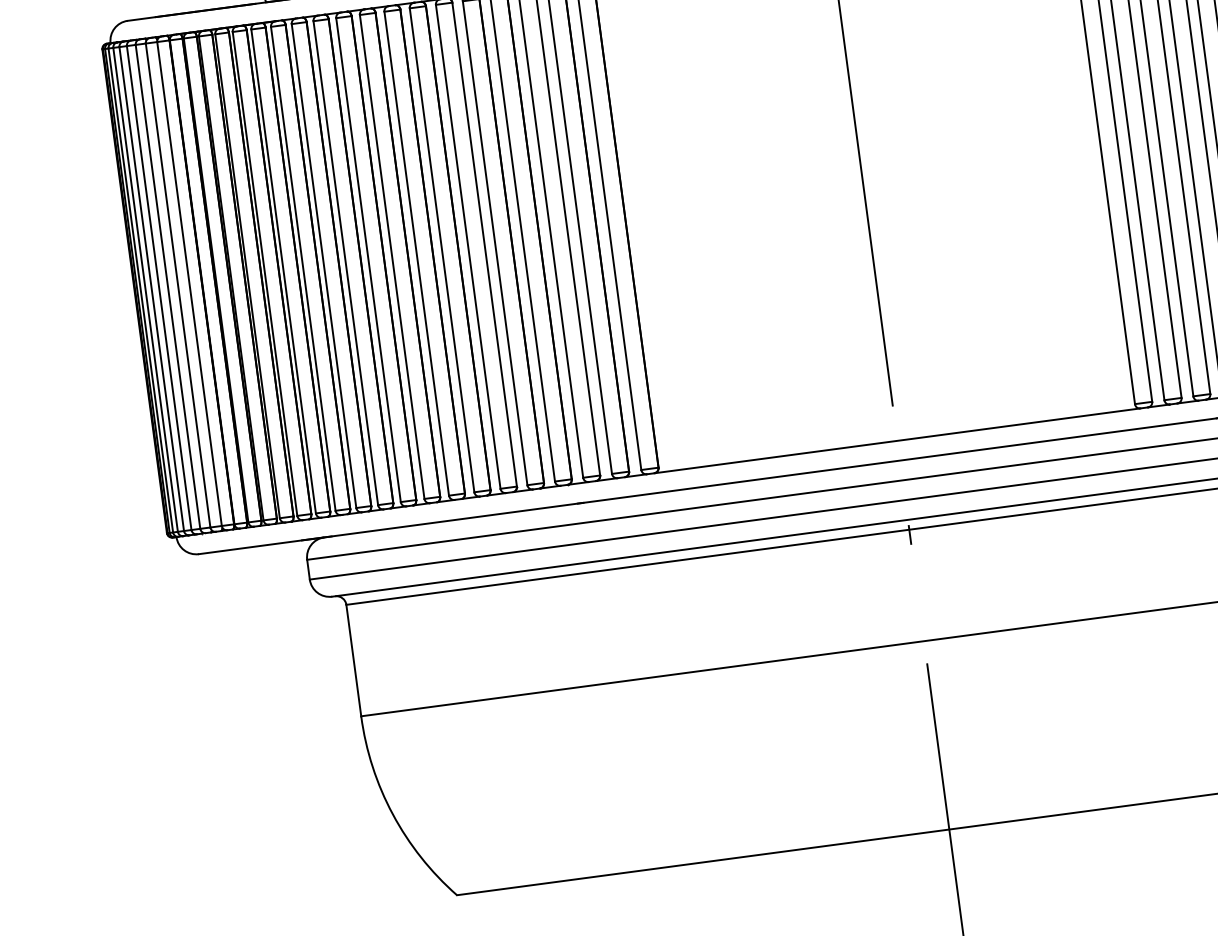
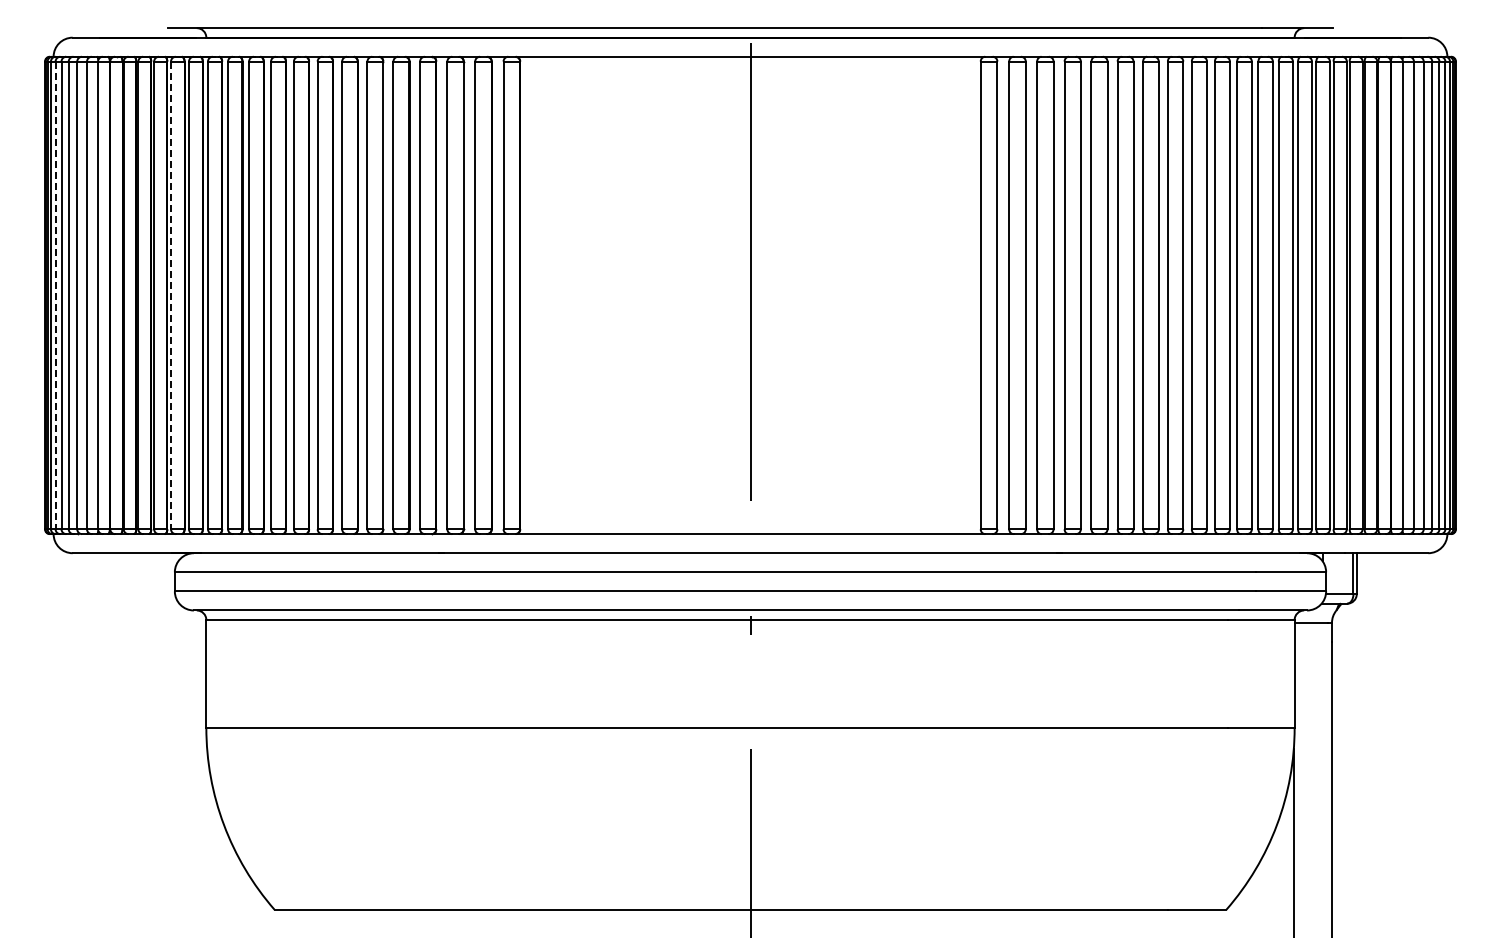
line: (265, 273) -> (171, 295), solid -> dashed
line: (145, 289) -> (55, 295), solid -> dashed

